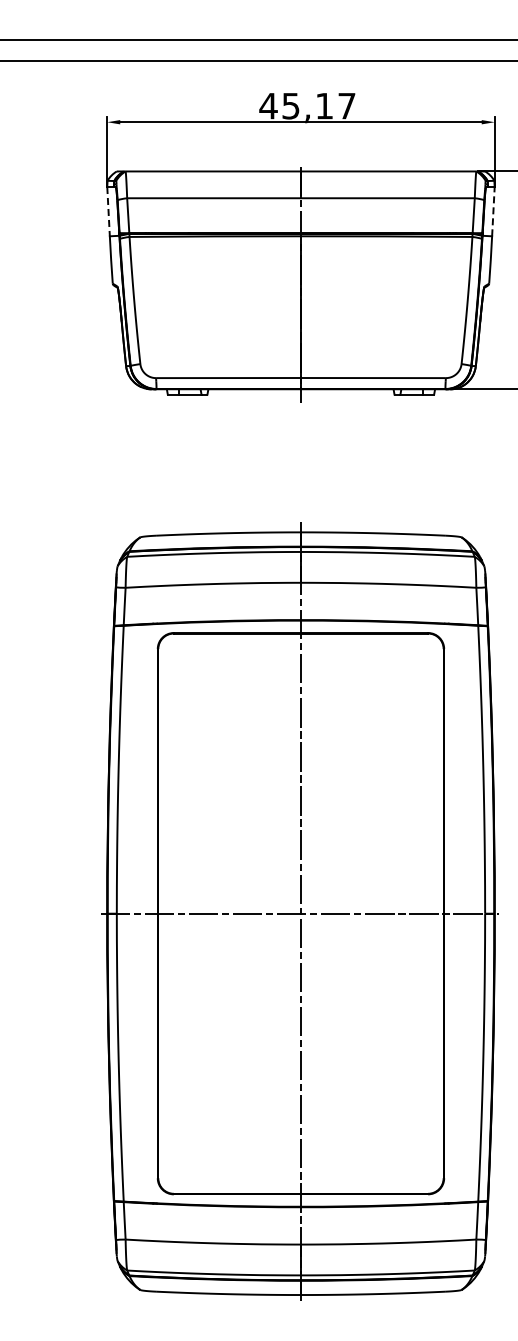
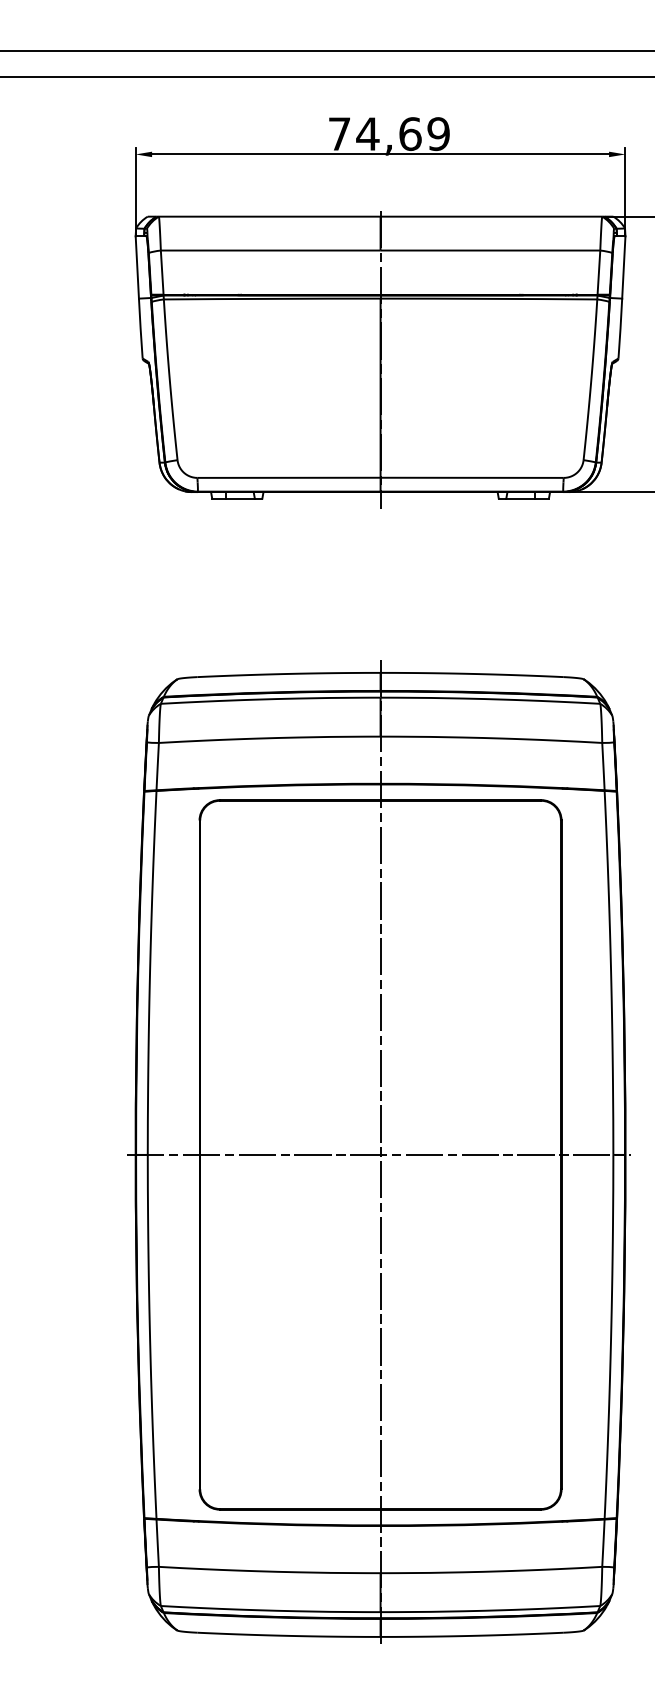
text: (307, 105) -> (388, 133), 45,17 -> 74,69
line: (108, 211) -> (137, 267), dashed -> solid
line: (493, 211) -> (623, 267), dashed -> solid

